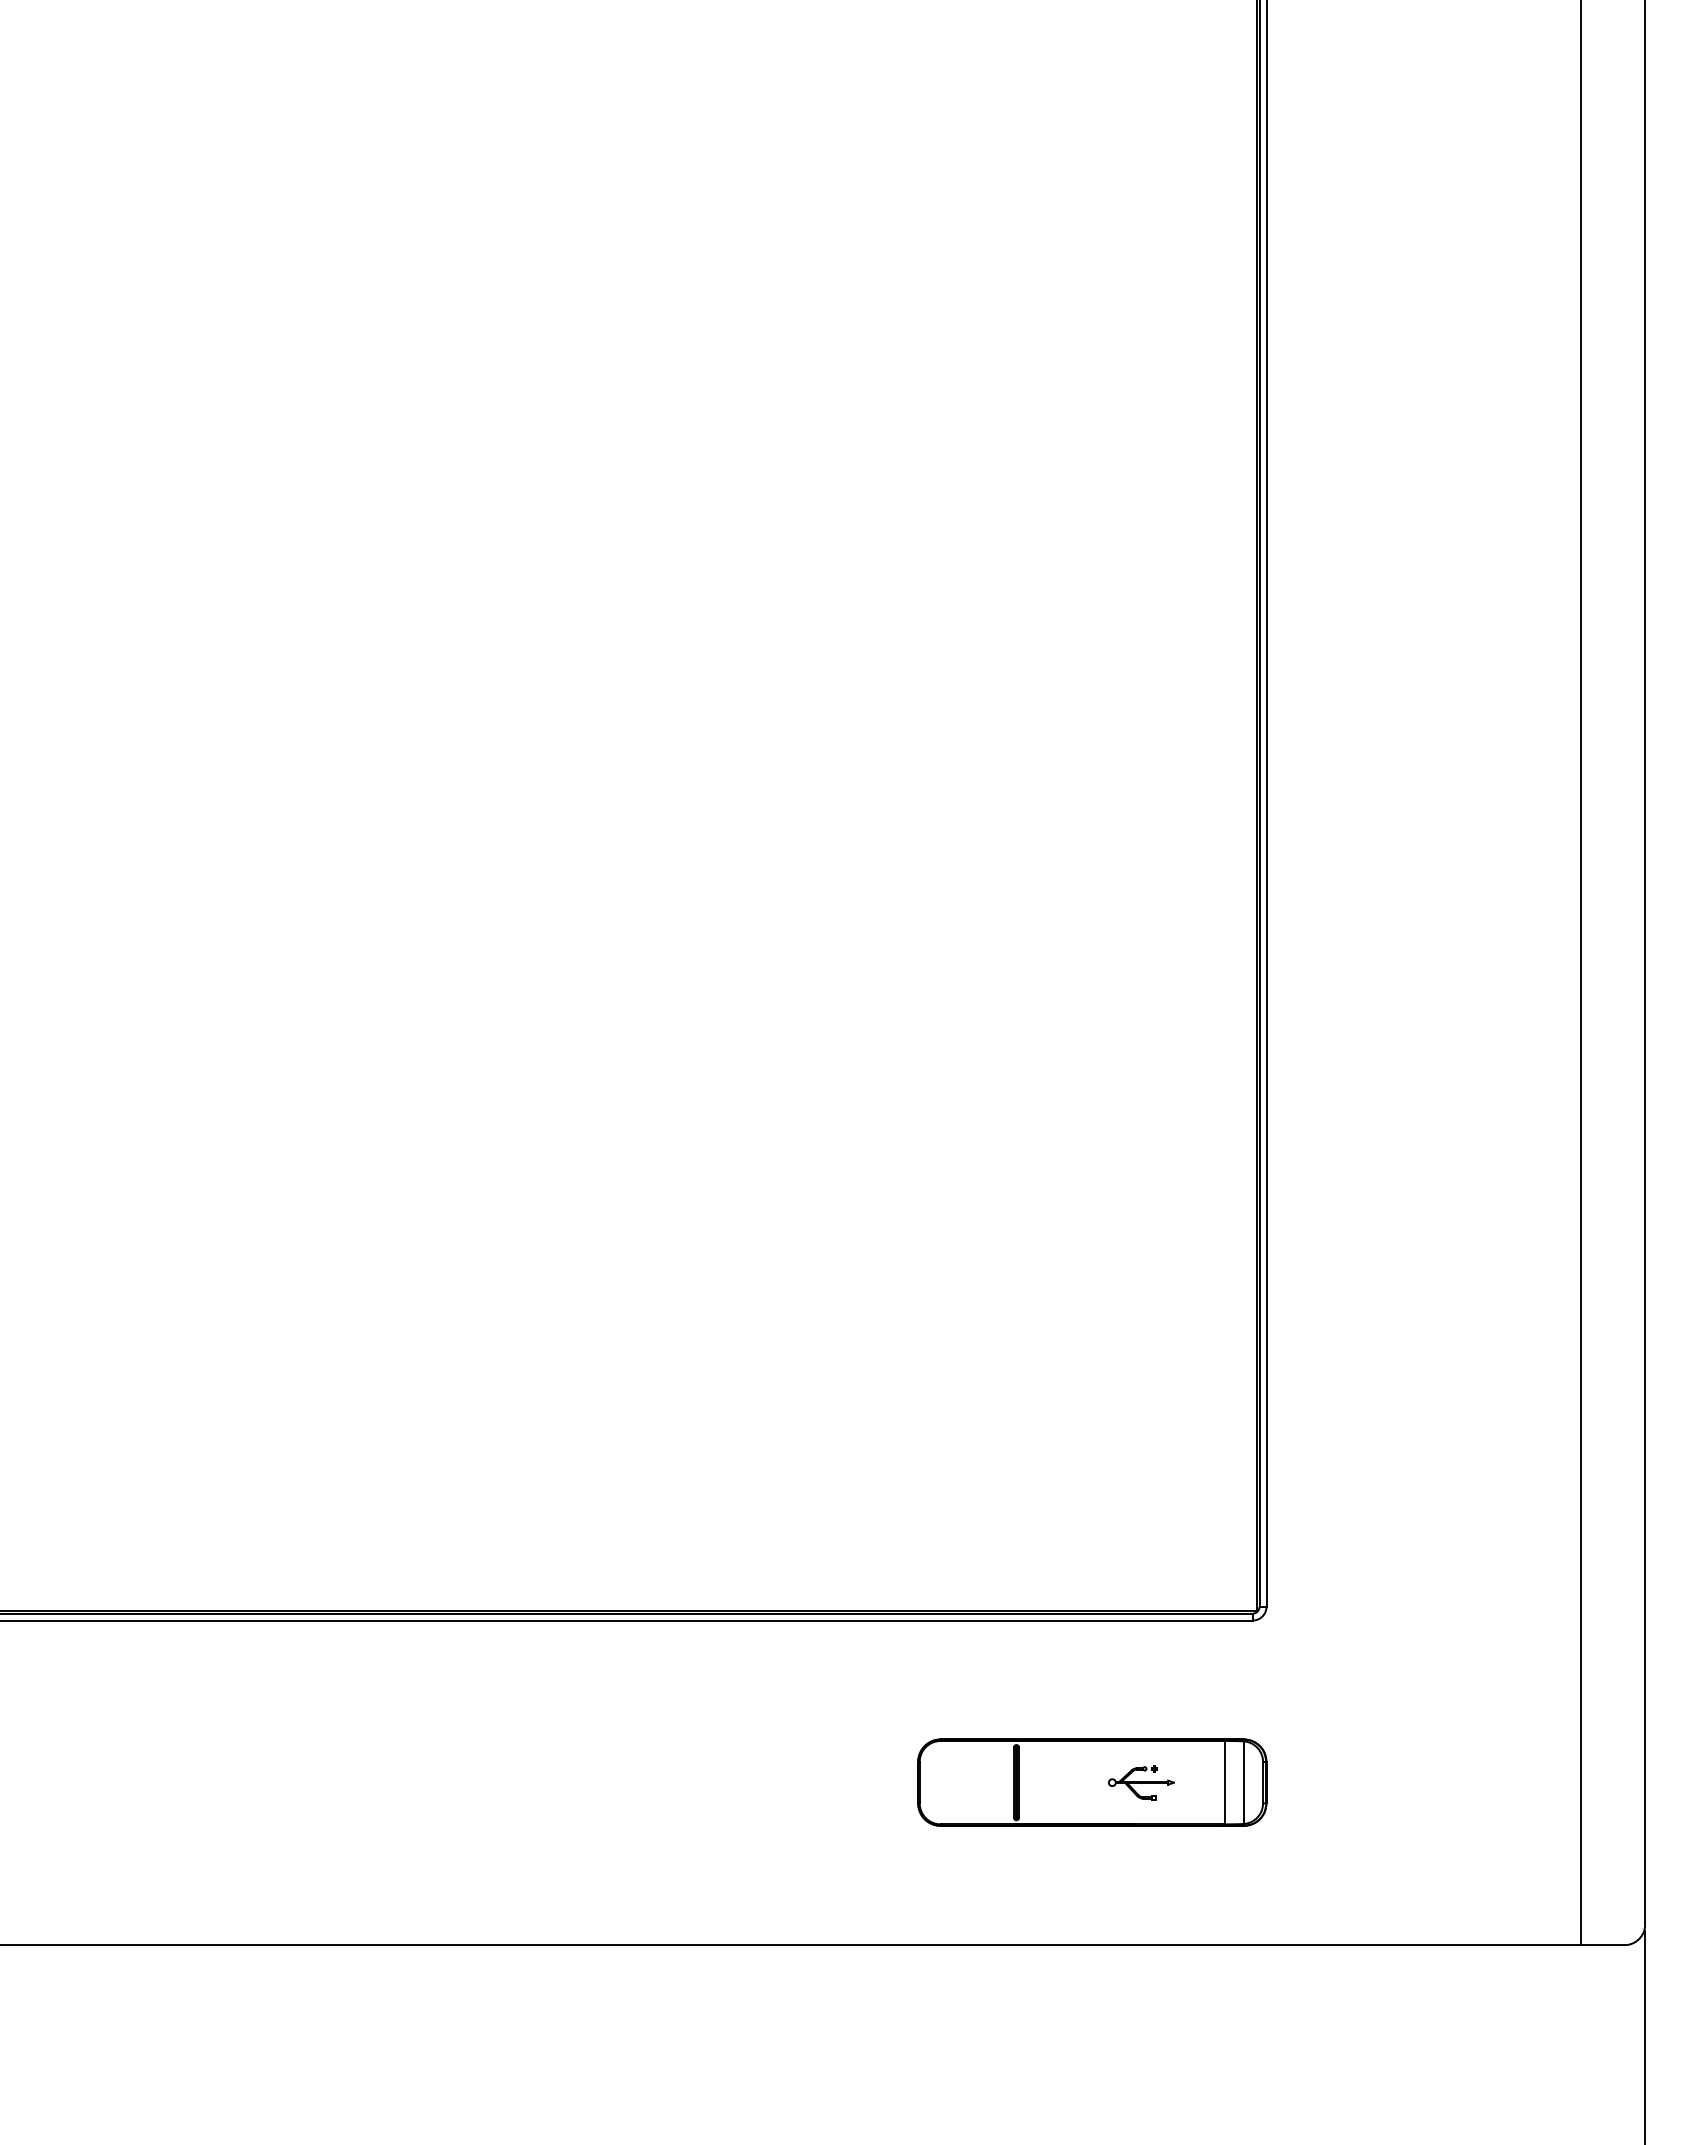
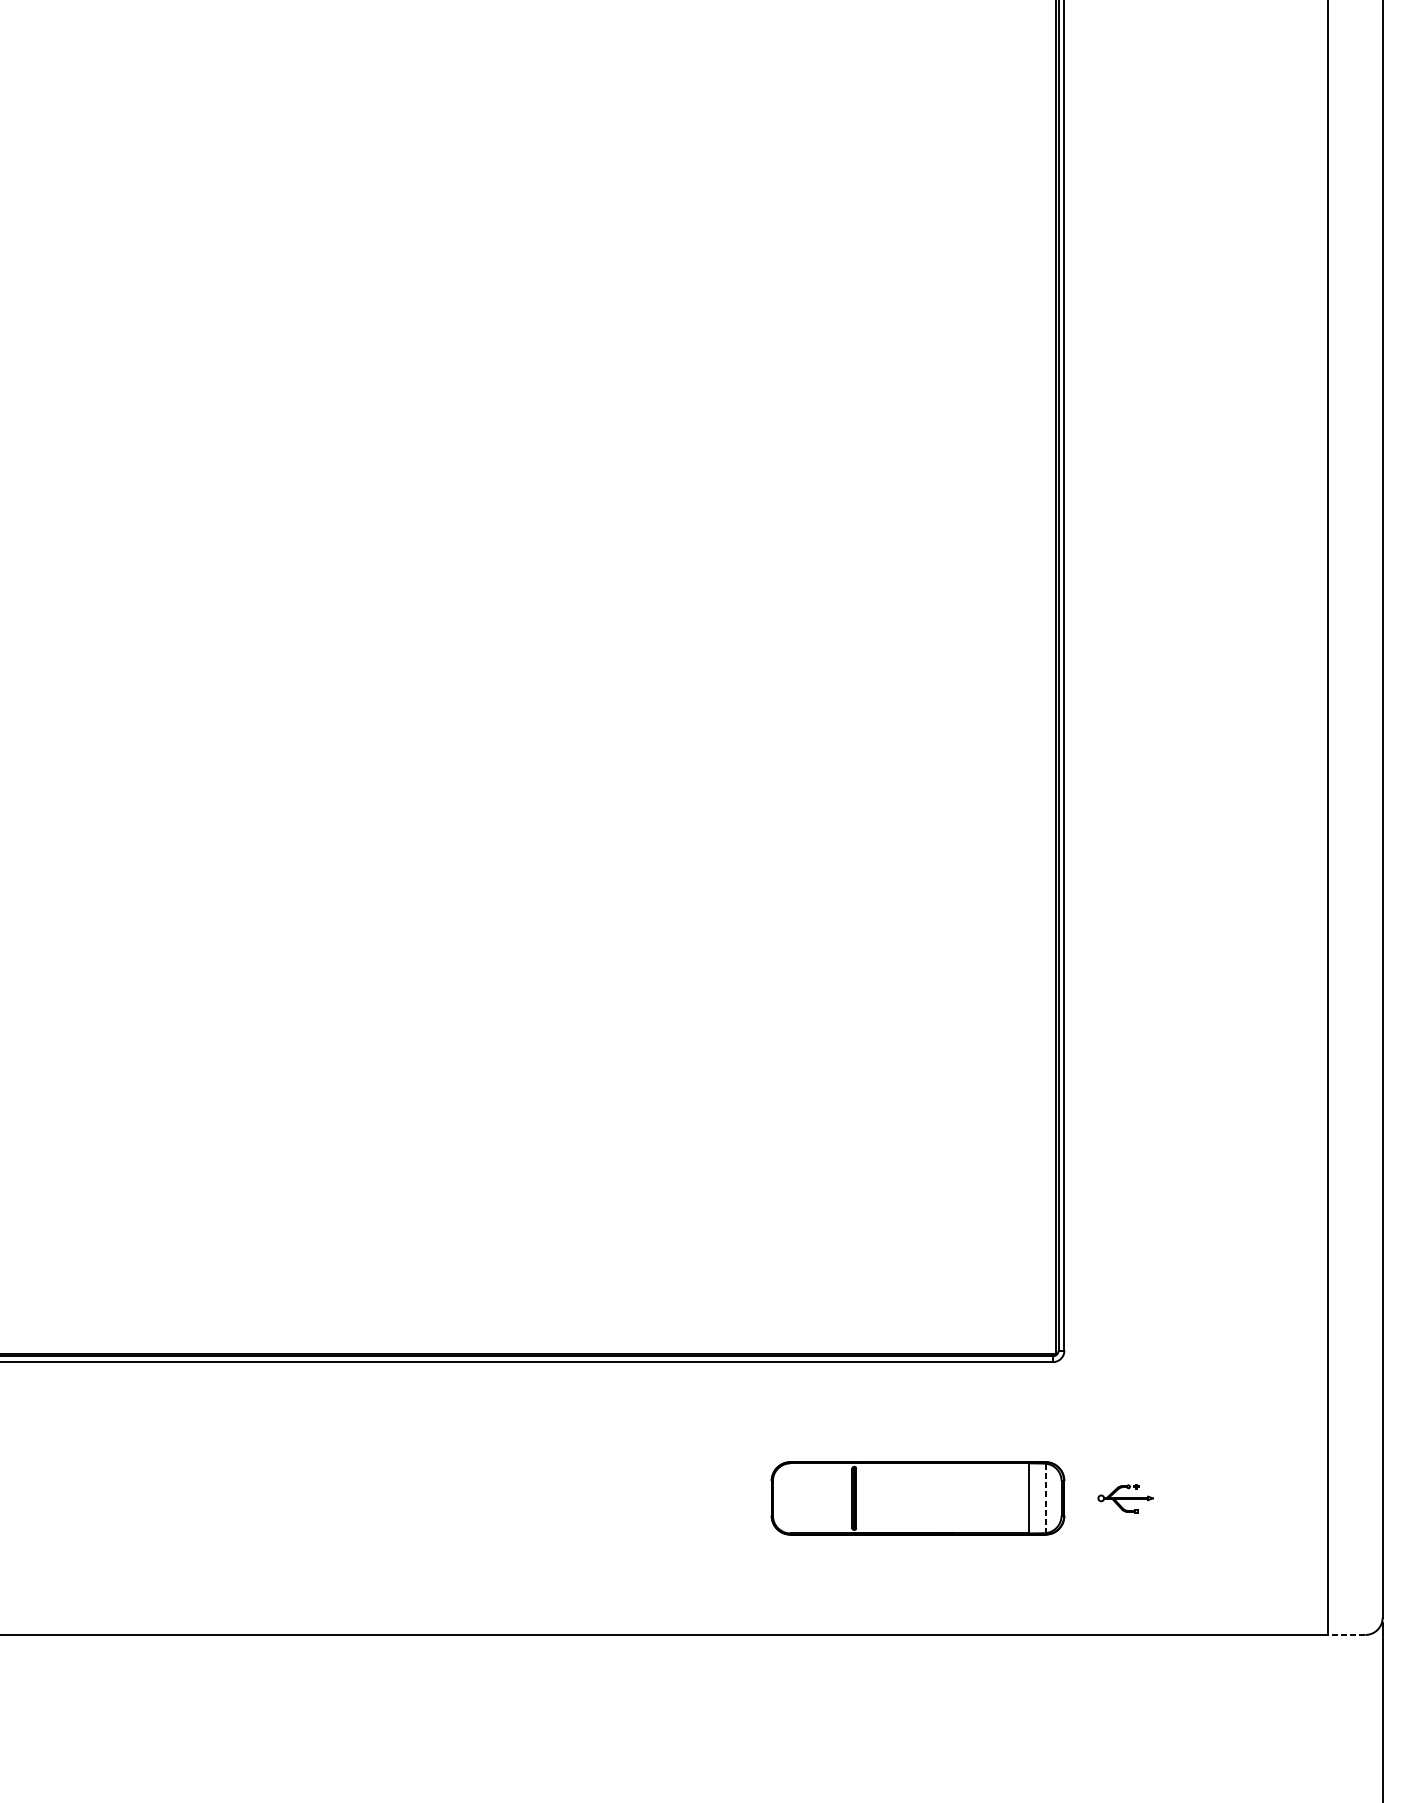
part: (1141, 1782) -> (1125, 1498), moved
line: (1243, 1783) -> (1045, 1499), solid -> dashed
line: (1602, 1945) -> (1346, 1635), solid -> dashed

